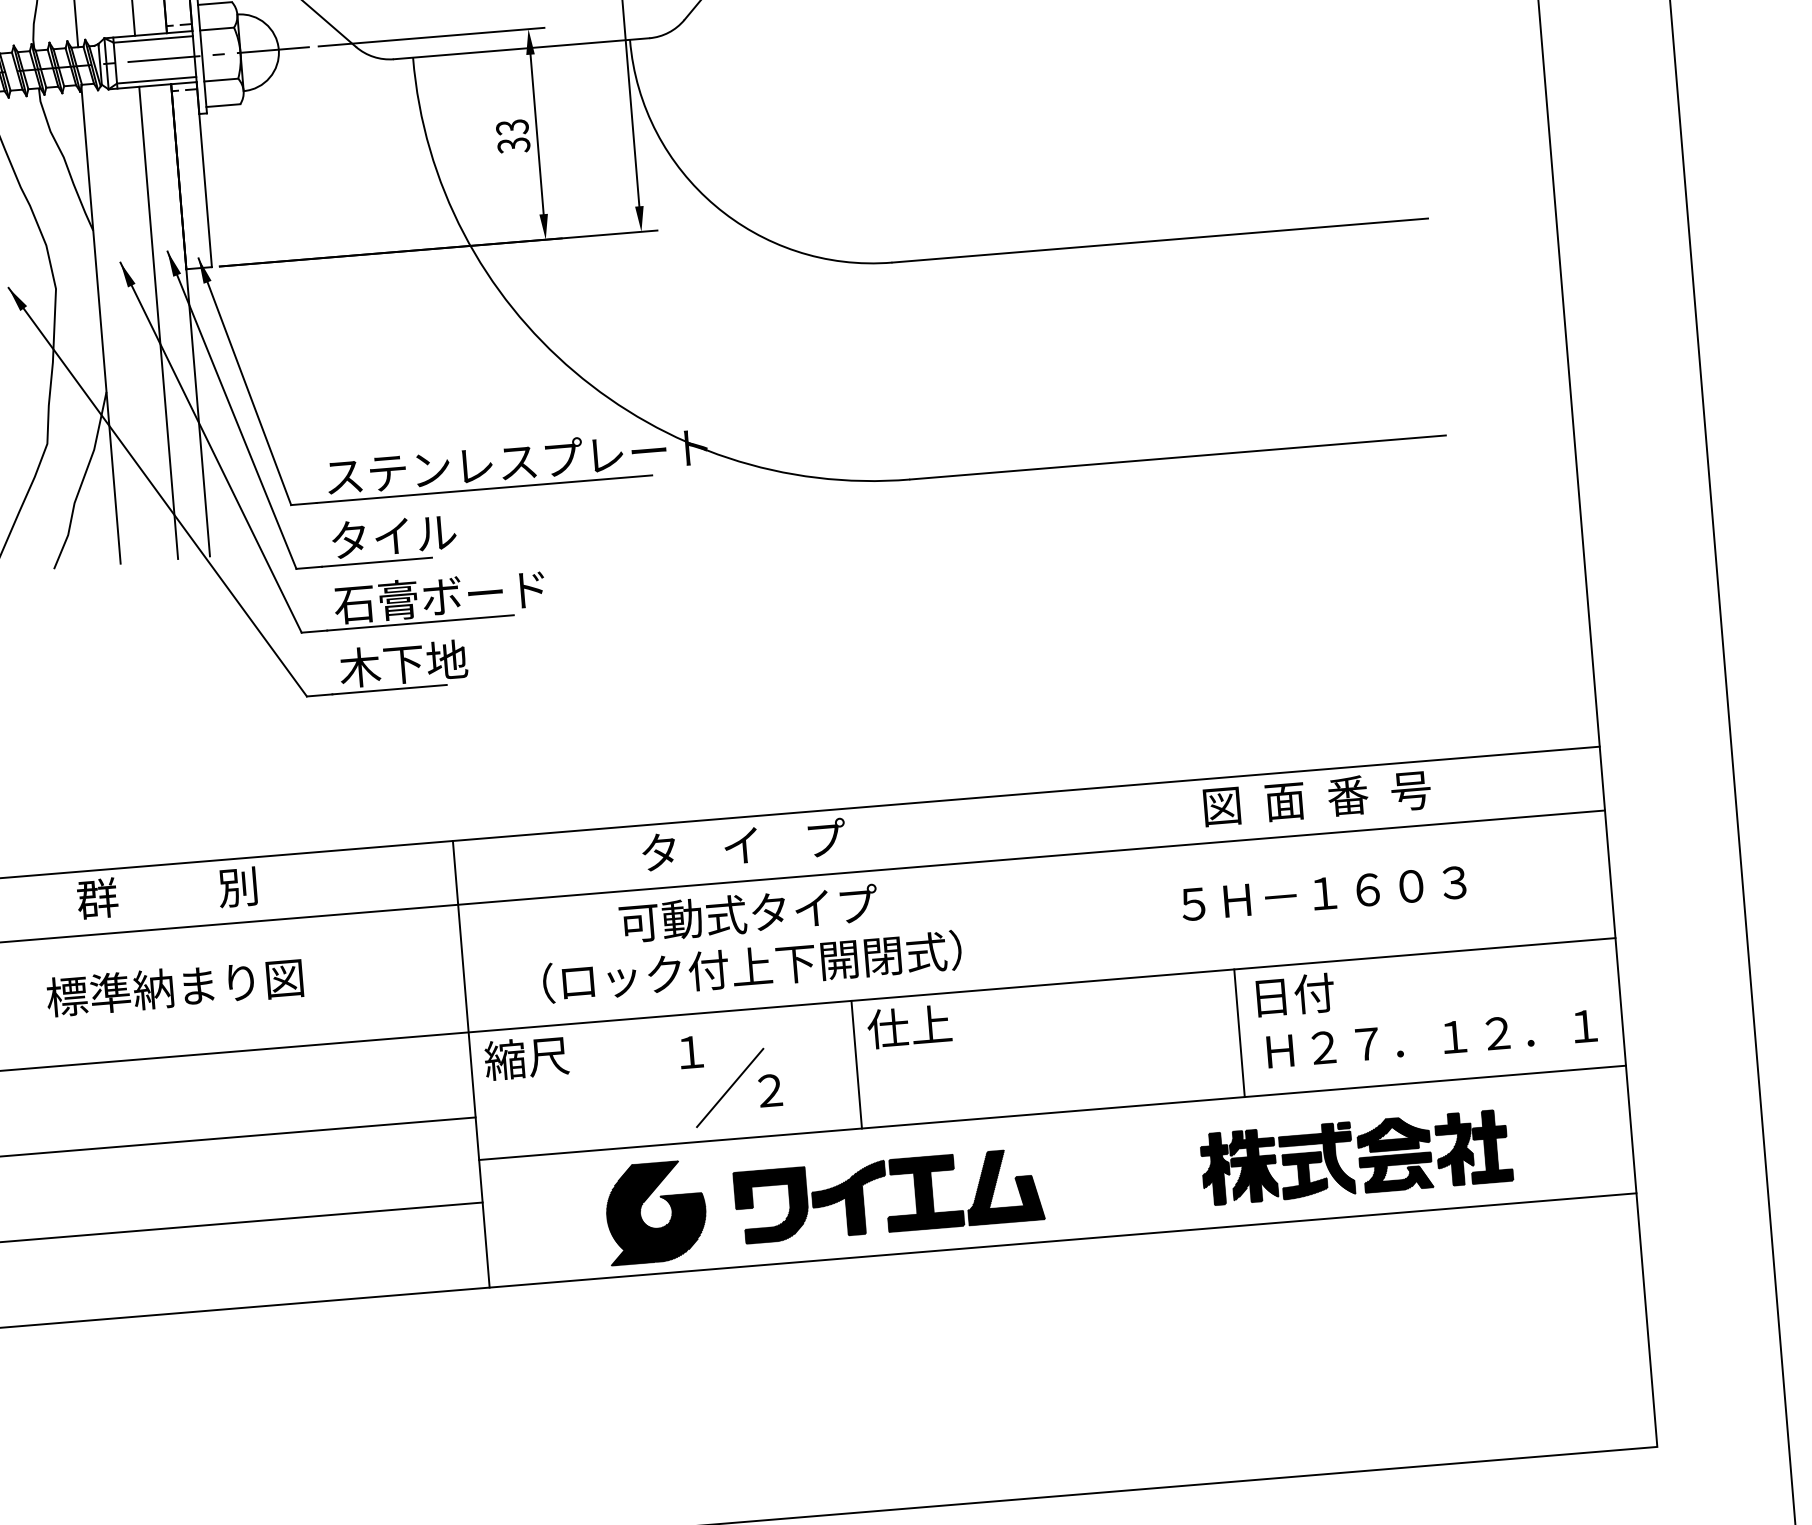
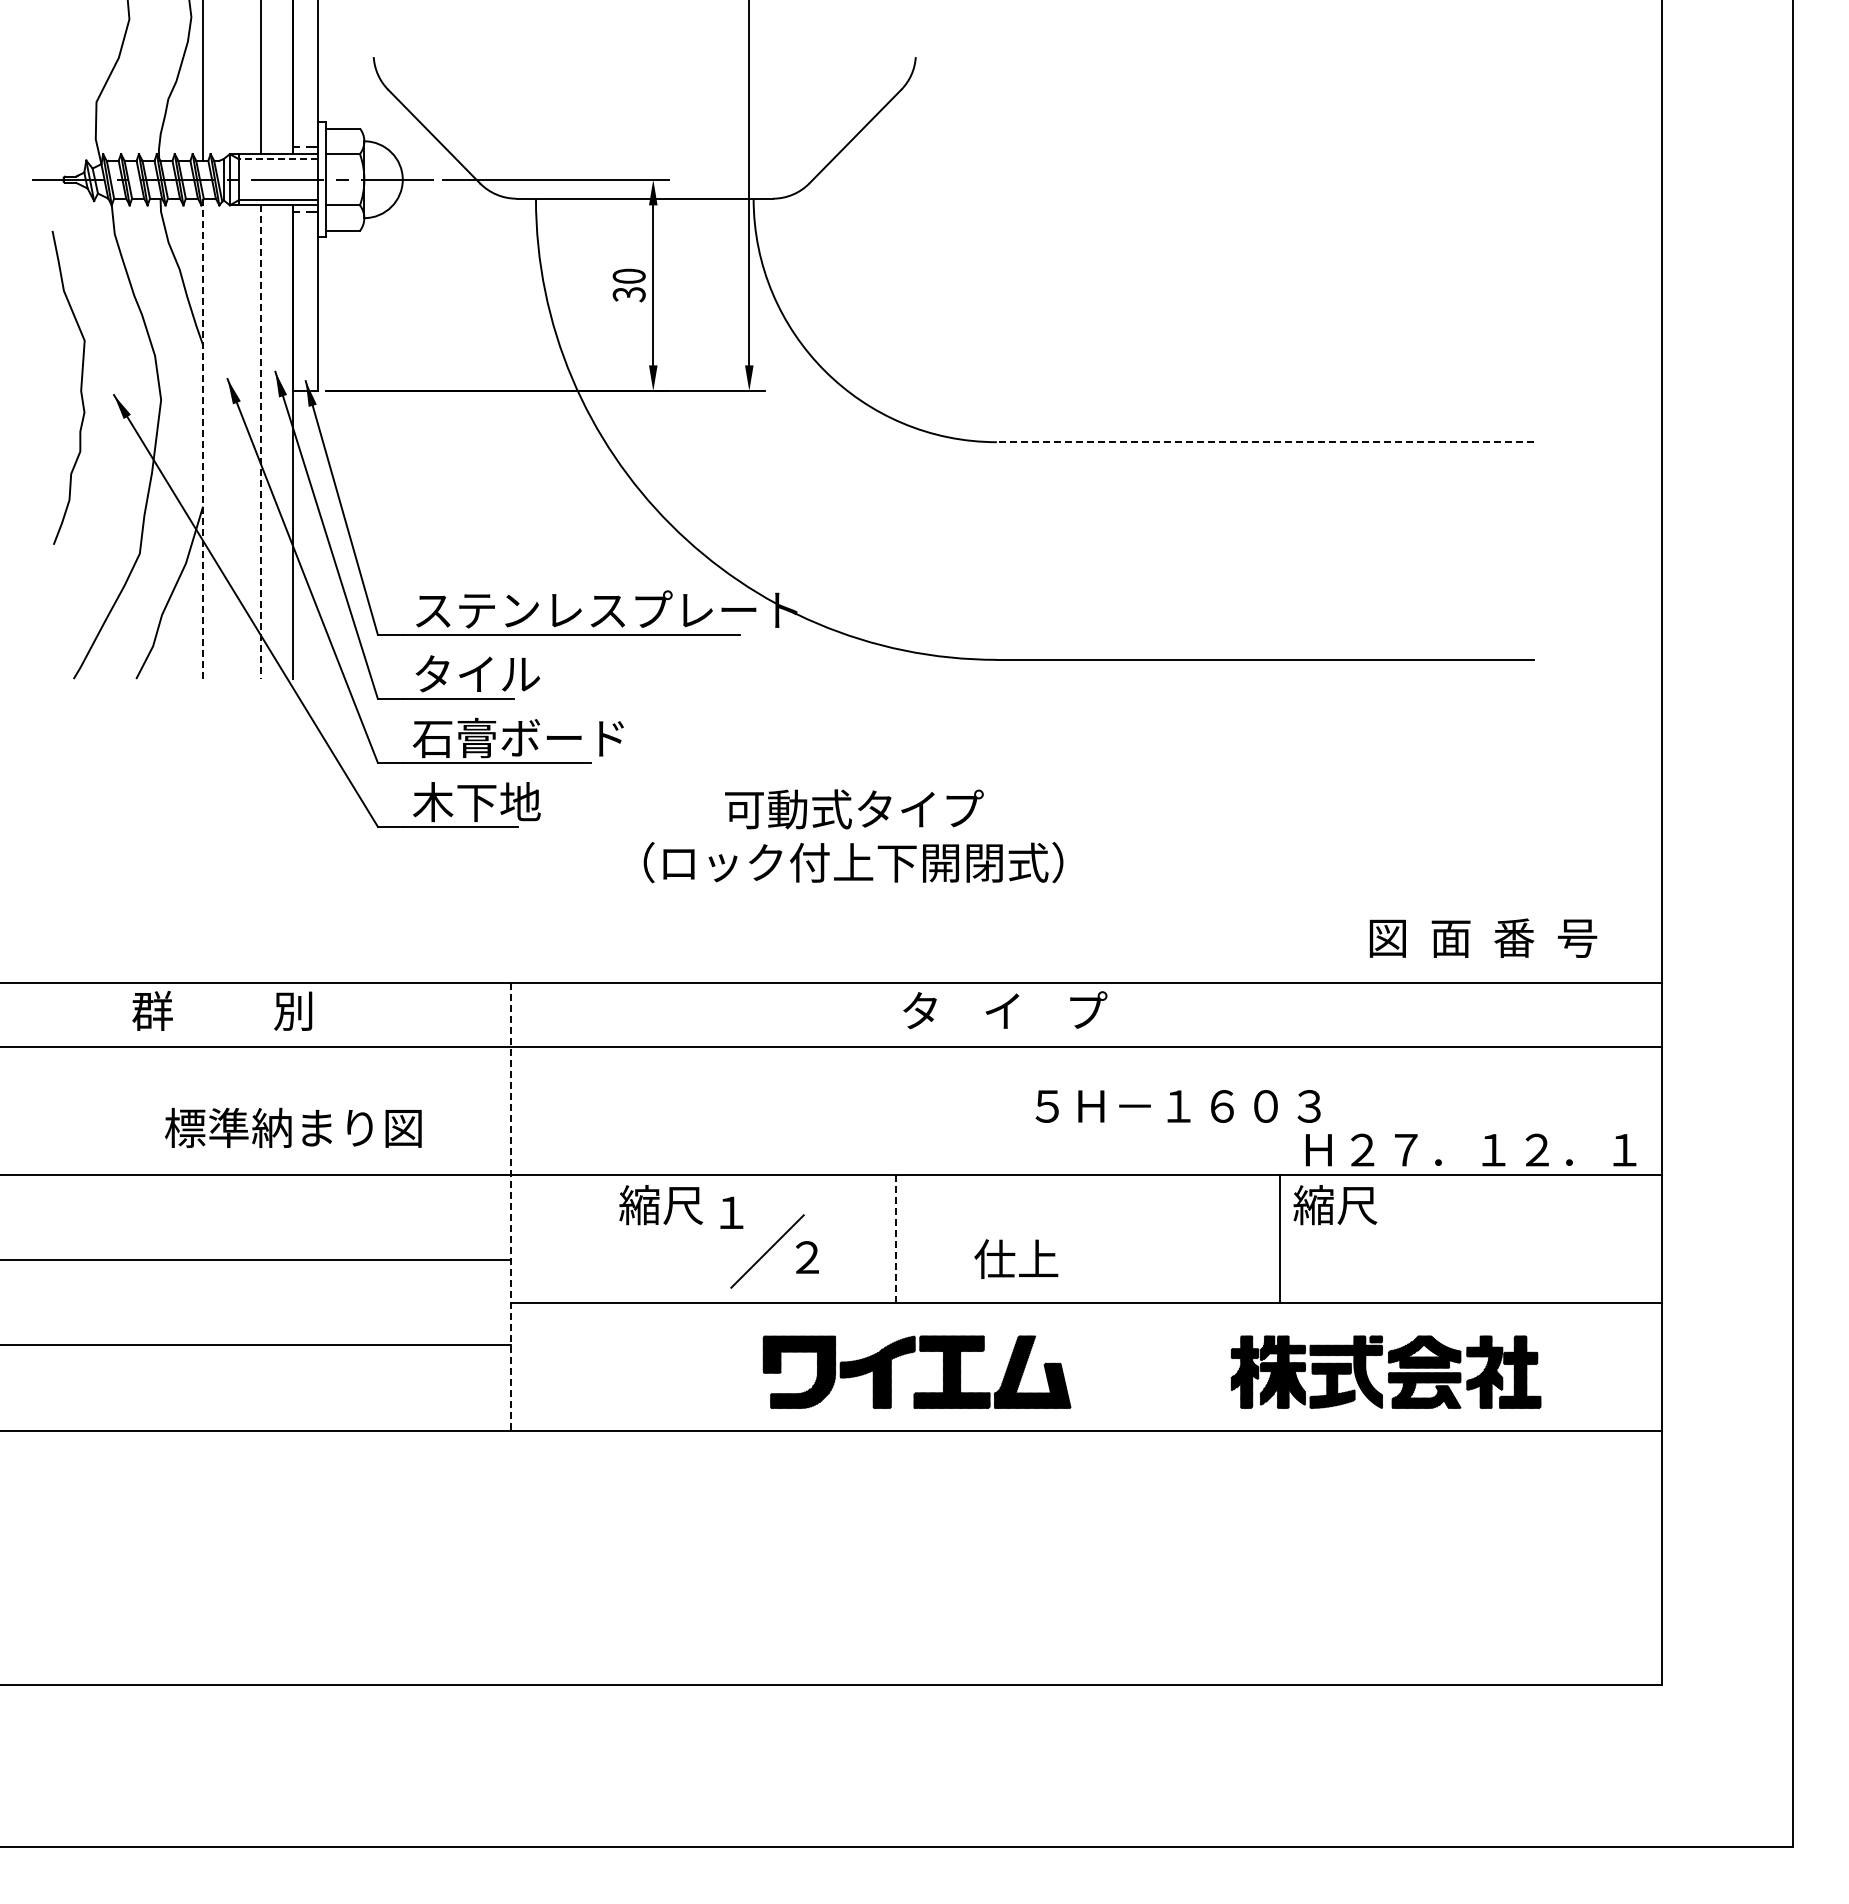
line: (153, 39) -> (278, 159), solid -> dashed
text: (511, 127) -> (628, 276), 33 -> 30
line: (1160, 240) -> (1265, 442), solid -> dashed
line: (158, 323) -> (260, 442), solid -> dashed
line: (101, 324) -> (203, 439), solid -> dashed
text: (1317, 797) -> (1483, 937), moved
text: (744, 844) -> (1005, 1010), moved
text: (1323, 893) -> (1177, 1106), moved
text: (750, 940) -> (853, 836), moved
text: (174, 987) -> (293, 1127), moved
text: (1292, 995) -> (1335, 1205), 日付 -> 縮尺
text: (909, 1026) -> (1016, 1258), moved
text: (1432, 1038) -> (1471, 1149), moved
text: (527, 1058) -> (661, 1205), moved
line: (471, 1065) -> (511, 1207), solid -> dashed
line: (856, 1065) -> (895, 1239), solid -> dashed
part: (641, 1208) -> (669, 1364), removed

